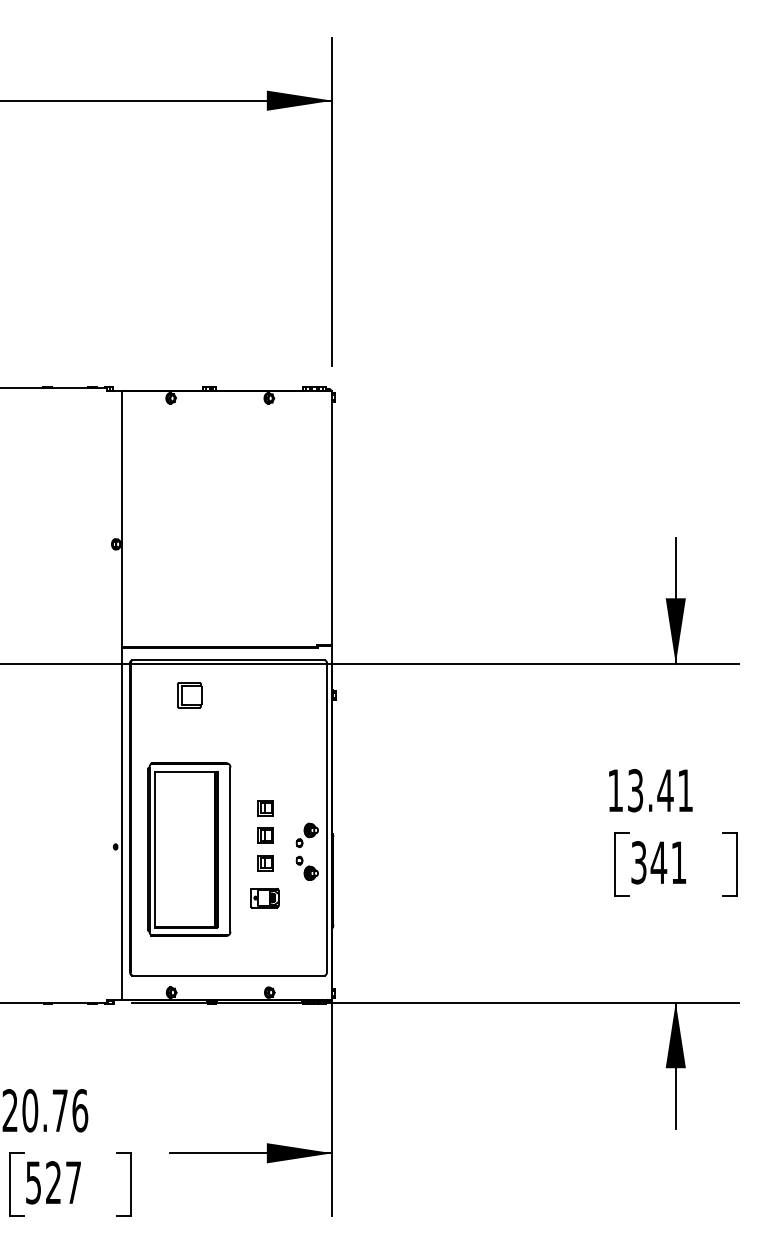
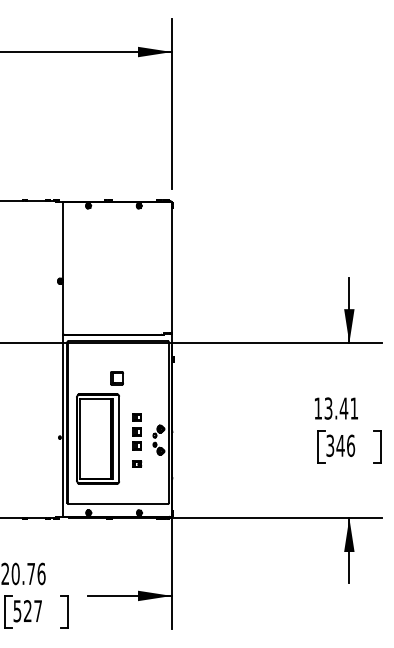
part: (188, 695) -> (116, 378), moved
text: (679, 862) -> (351, 445), 341 -> 346
part: (263, 896) -> (136, 463), size x0.6

